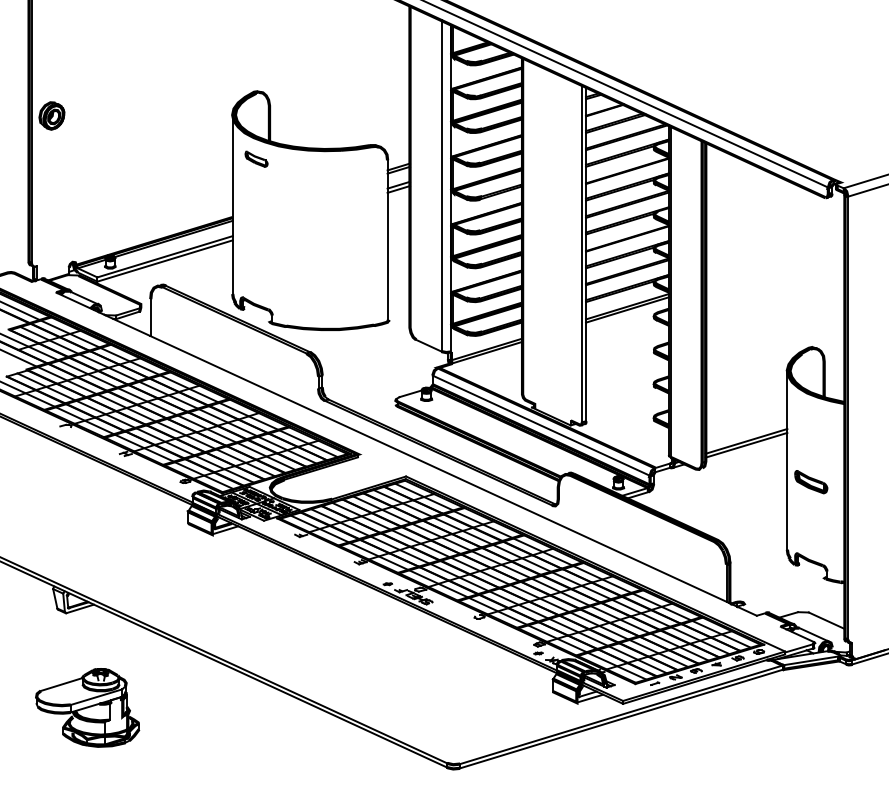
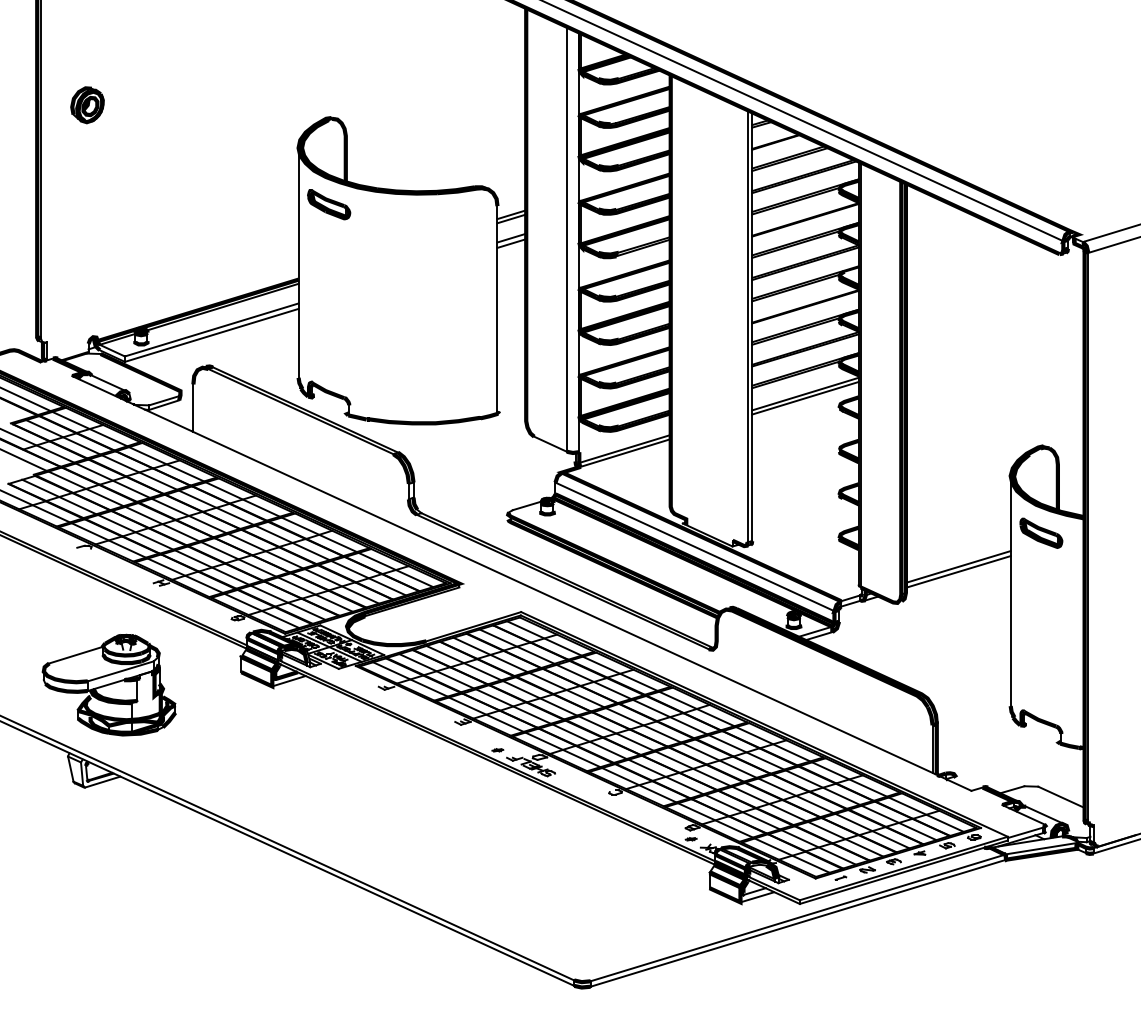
part: (51, 116) -> (87, 105), moved
part: (256, 159) -> (329, 204), size x1.43
part: (811, 481) -> (1041, 532), moved
part: (86, 707) -> (108, 684), moved

